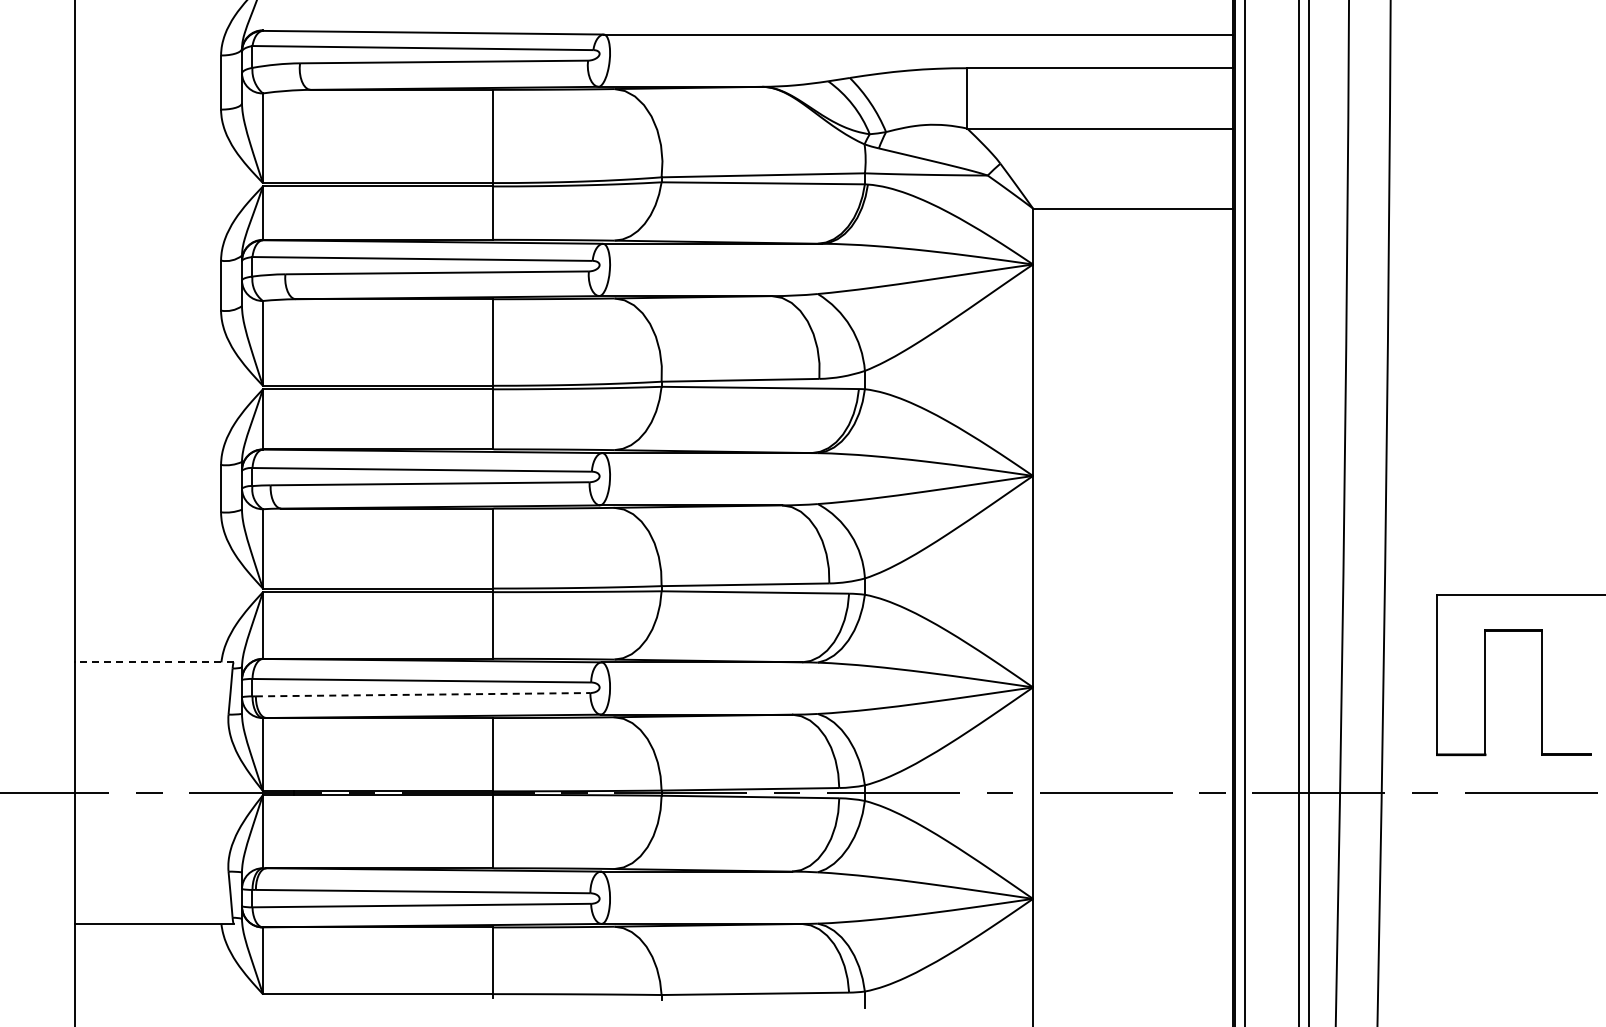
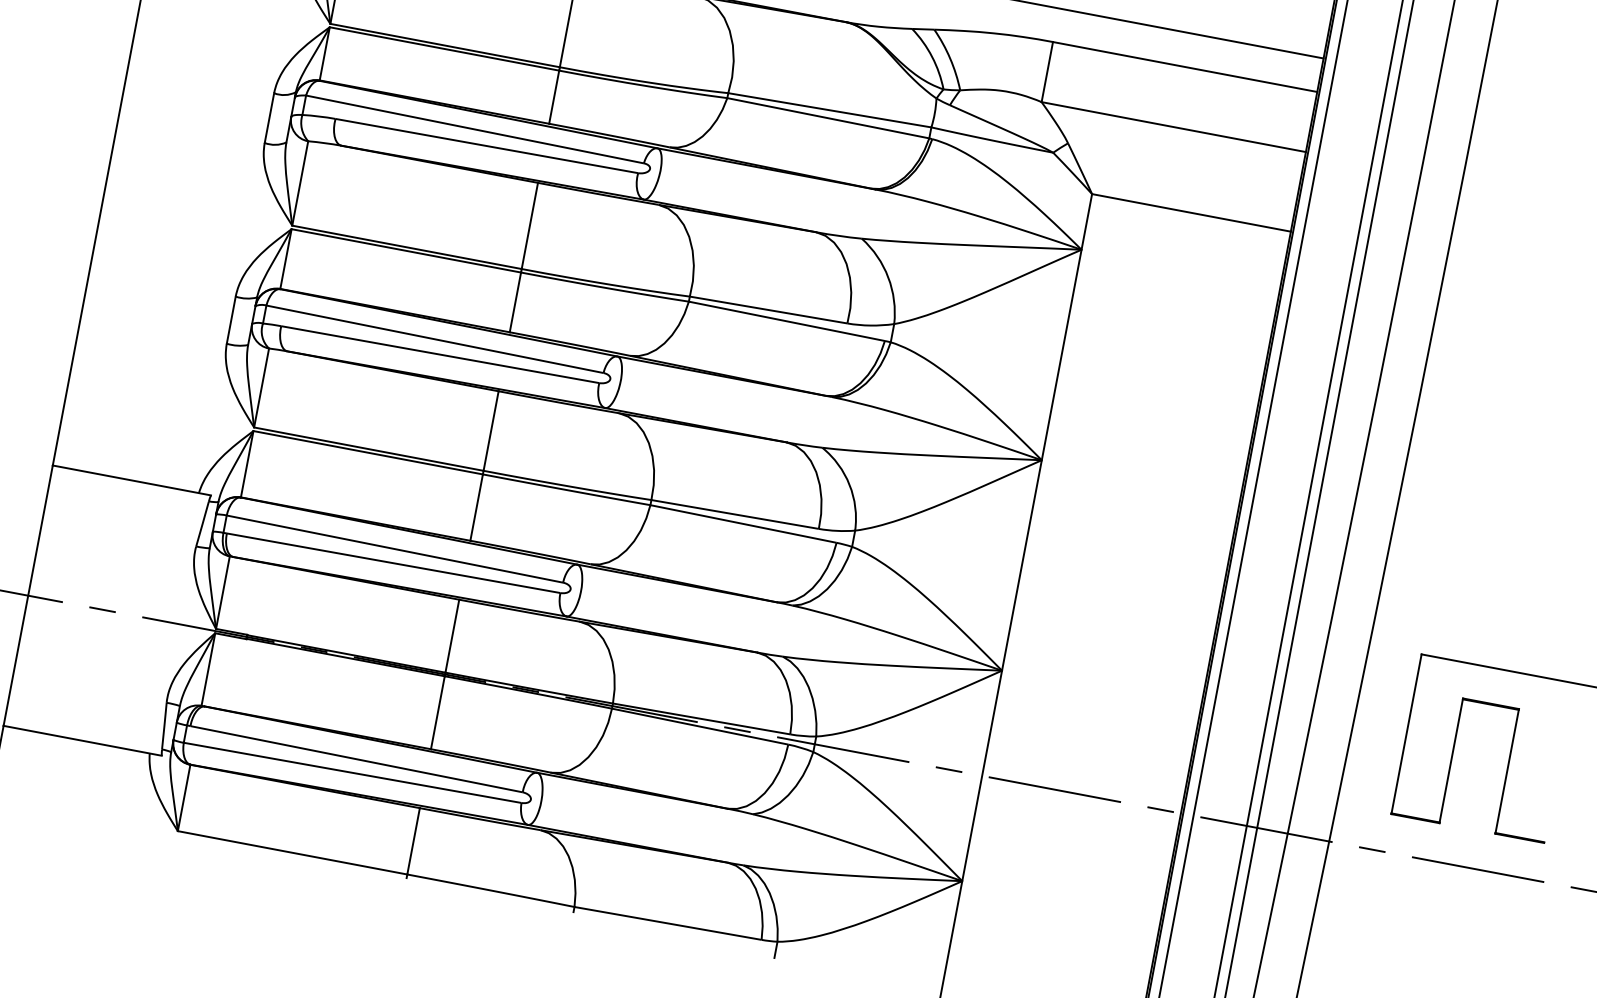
line: (153, 662) -> (131, 480), dashed -> solid
line: (423, 694) -> (394, 563), dashed -> solid

